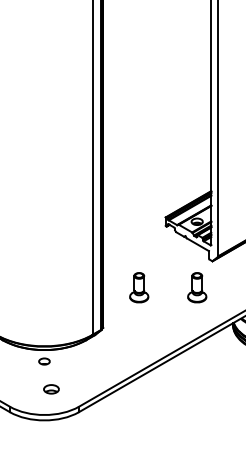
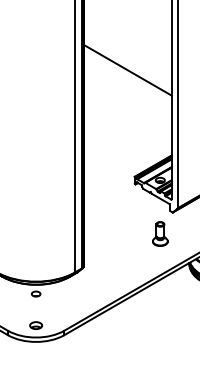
line: (157, 86) -> (128, 70), added
part: (139, 287) -> (113, 233), removed
part: (51, 389) -> (36, 325), moved

